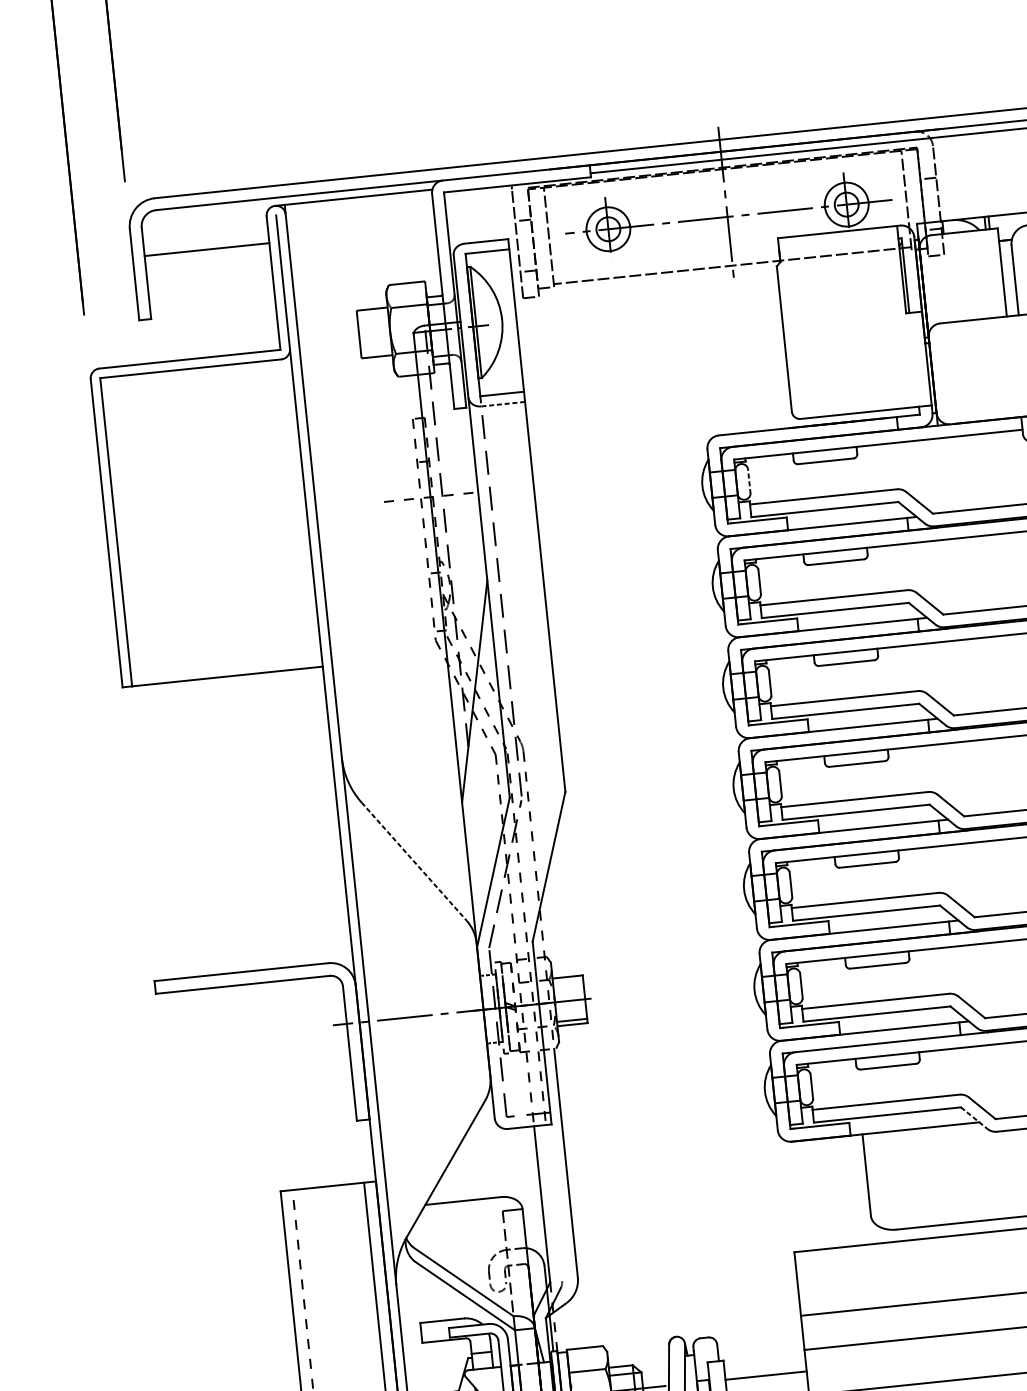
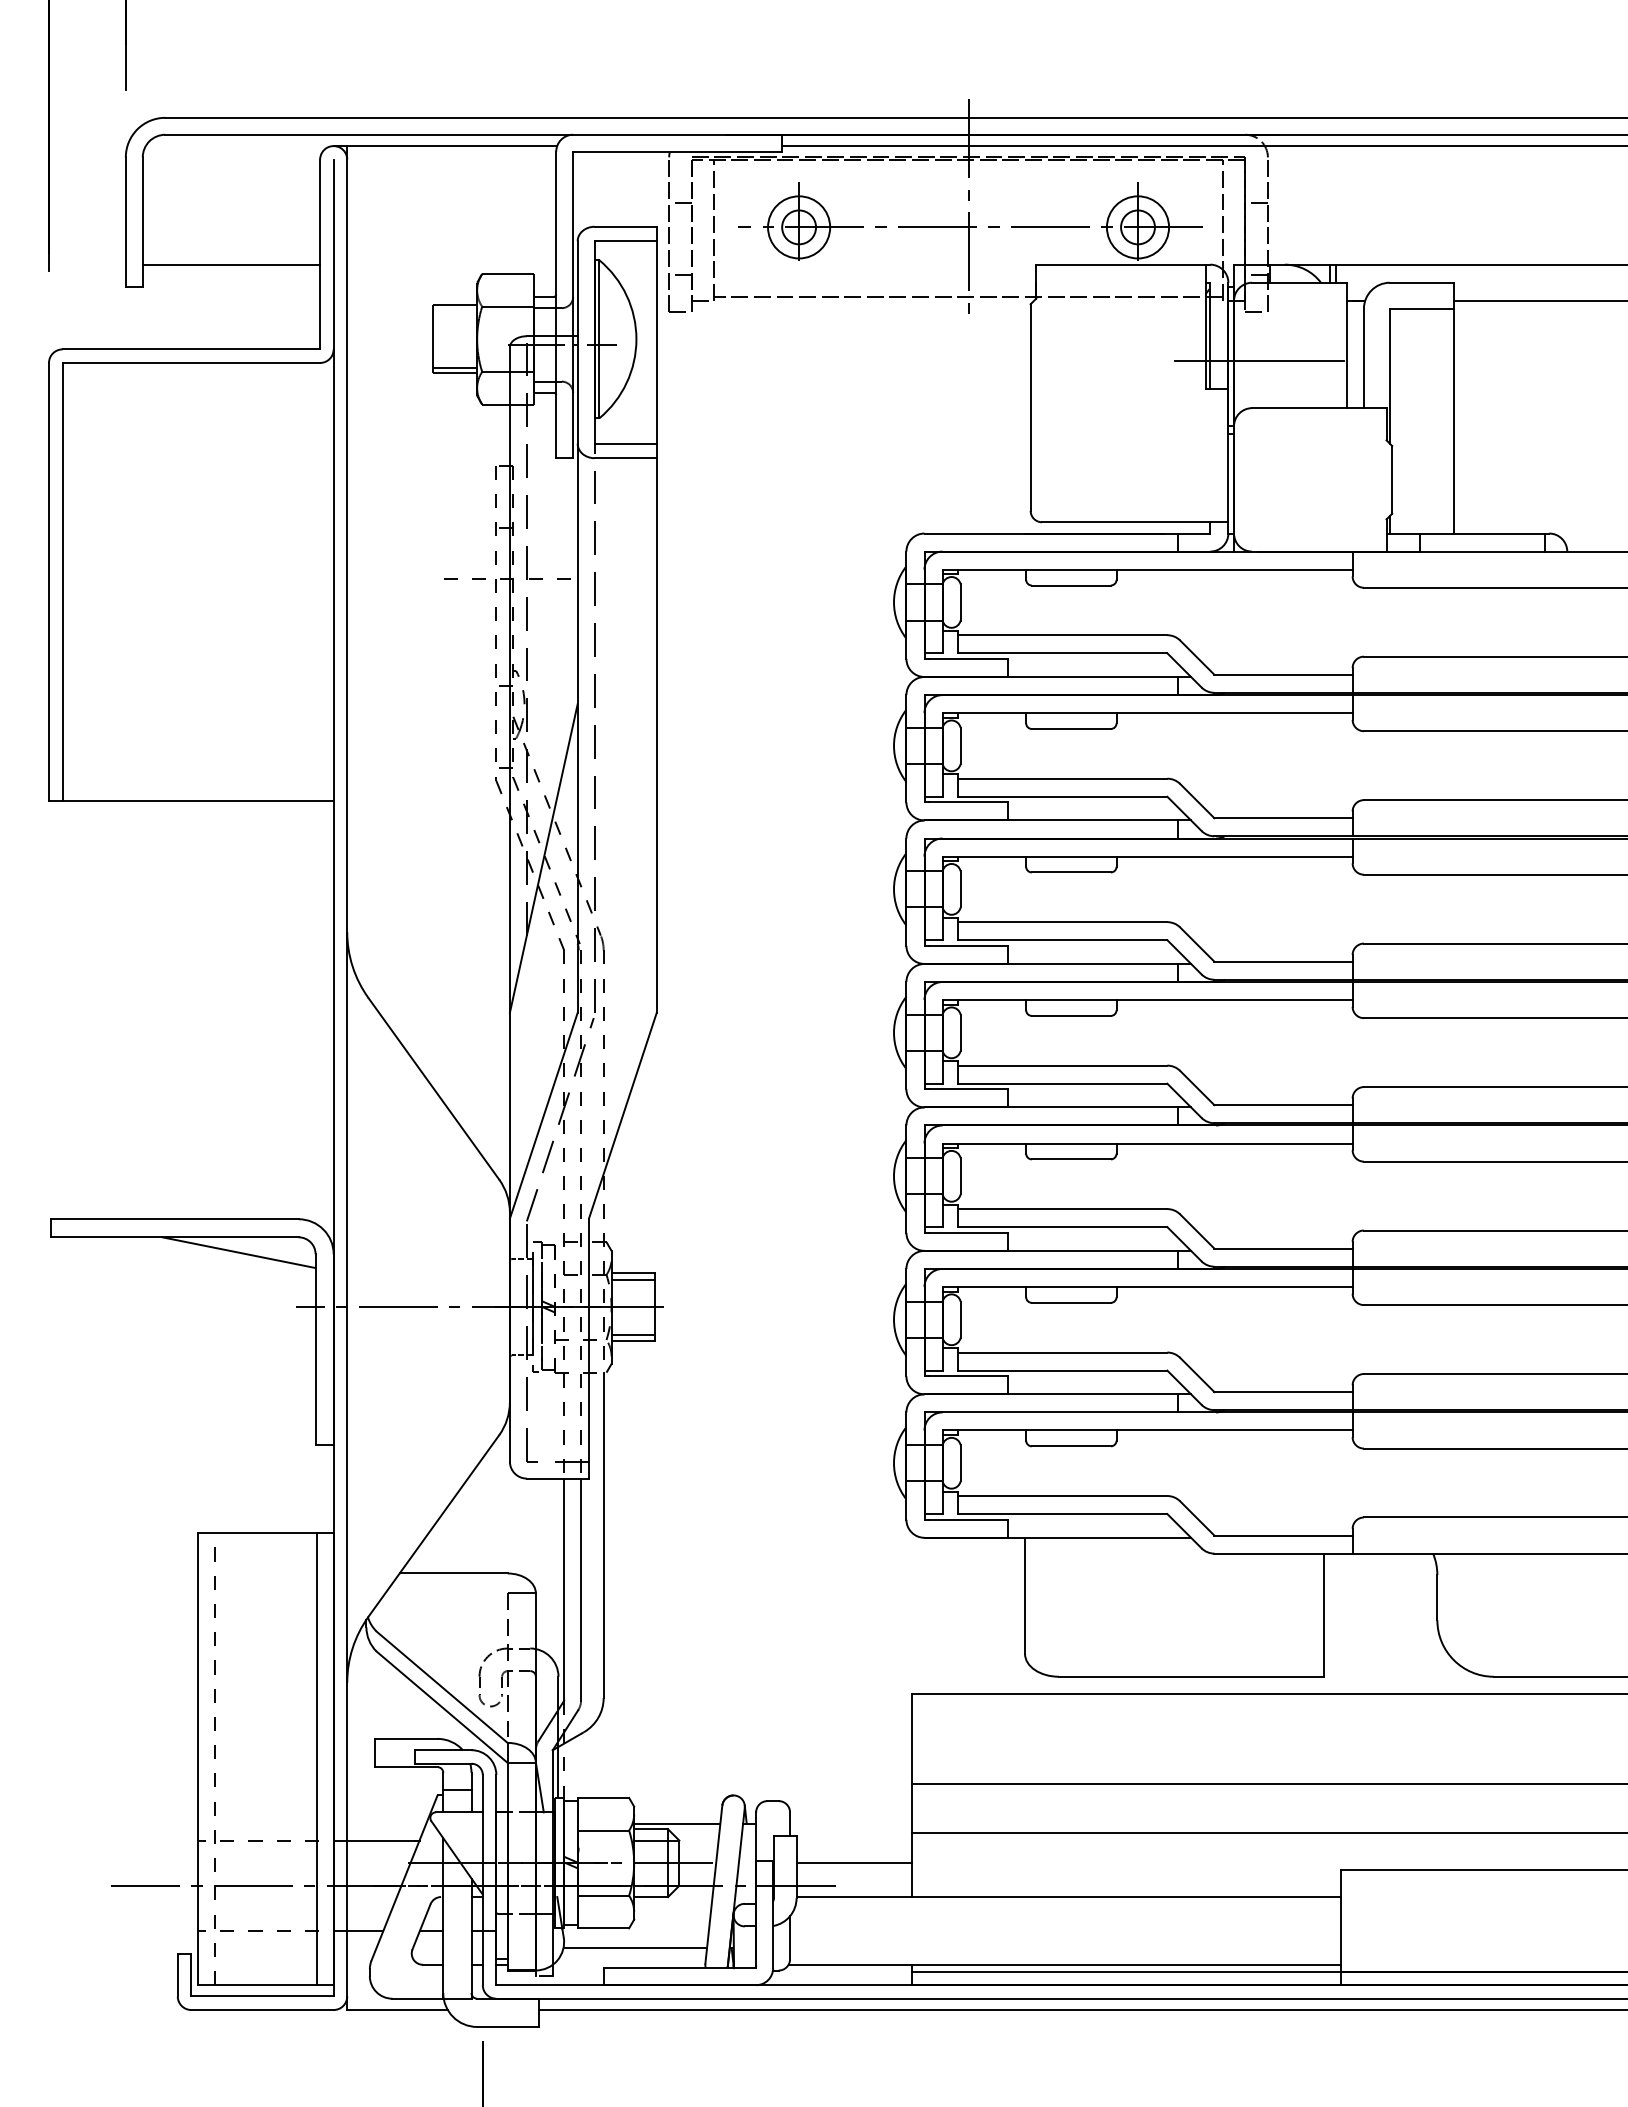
line: (207, 249) -> (231, 264), moved
line: (941, 289) -> (1259, 360), added
line: (376, 352) -> (455, 367), added
line: (503, 404) -> (625, 458), dashed -> solid
line: (749, 480) -> (960, 601), dashed -> solid
line: (413, 861) -> (433, 1088), dashed -> solid
line: (567, 981) -> (632, 1279), added
line: (288, 990) -> (238, 1252), added
line: (974, 1118) -> (1184, 1531), dashed -> solid
line: (554, 1202) -> (581, 1589), added
line: (638, 1360) -> (677, 1823), added

